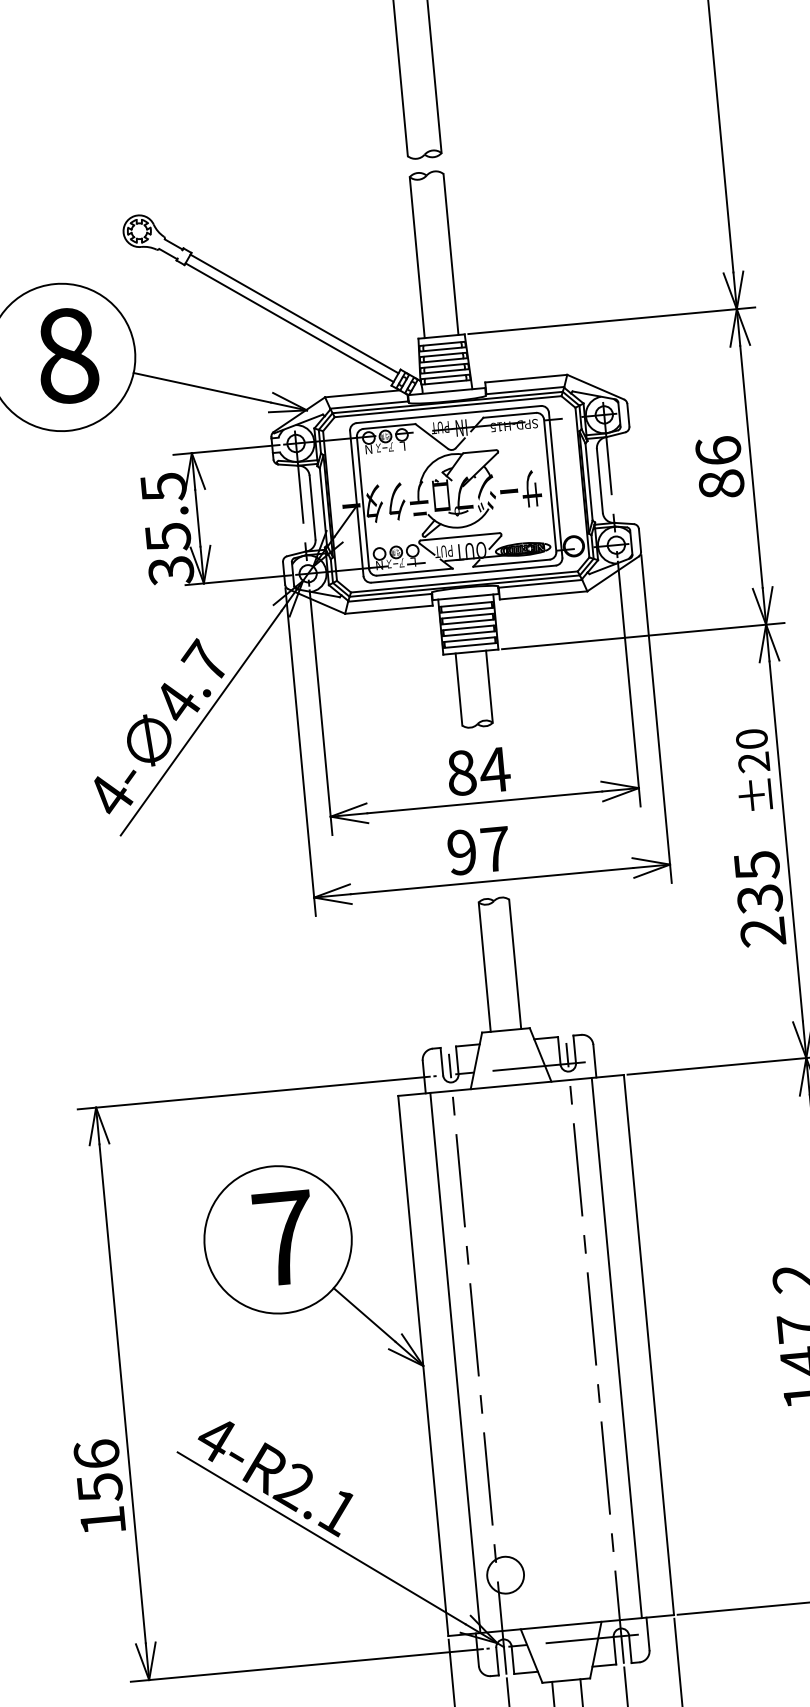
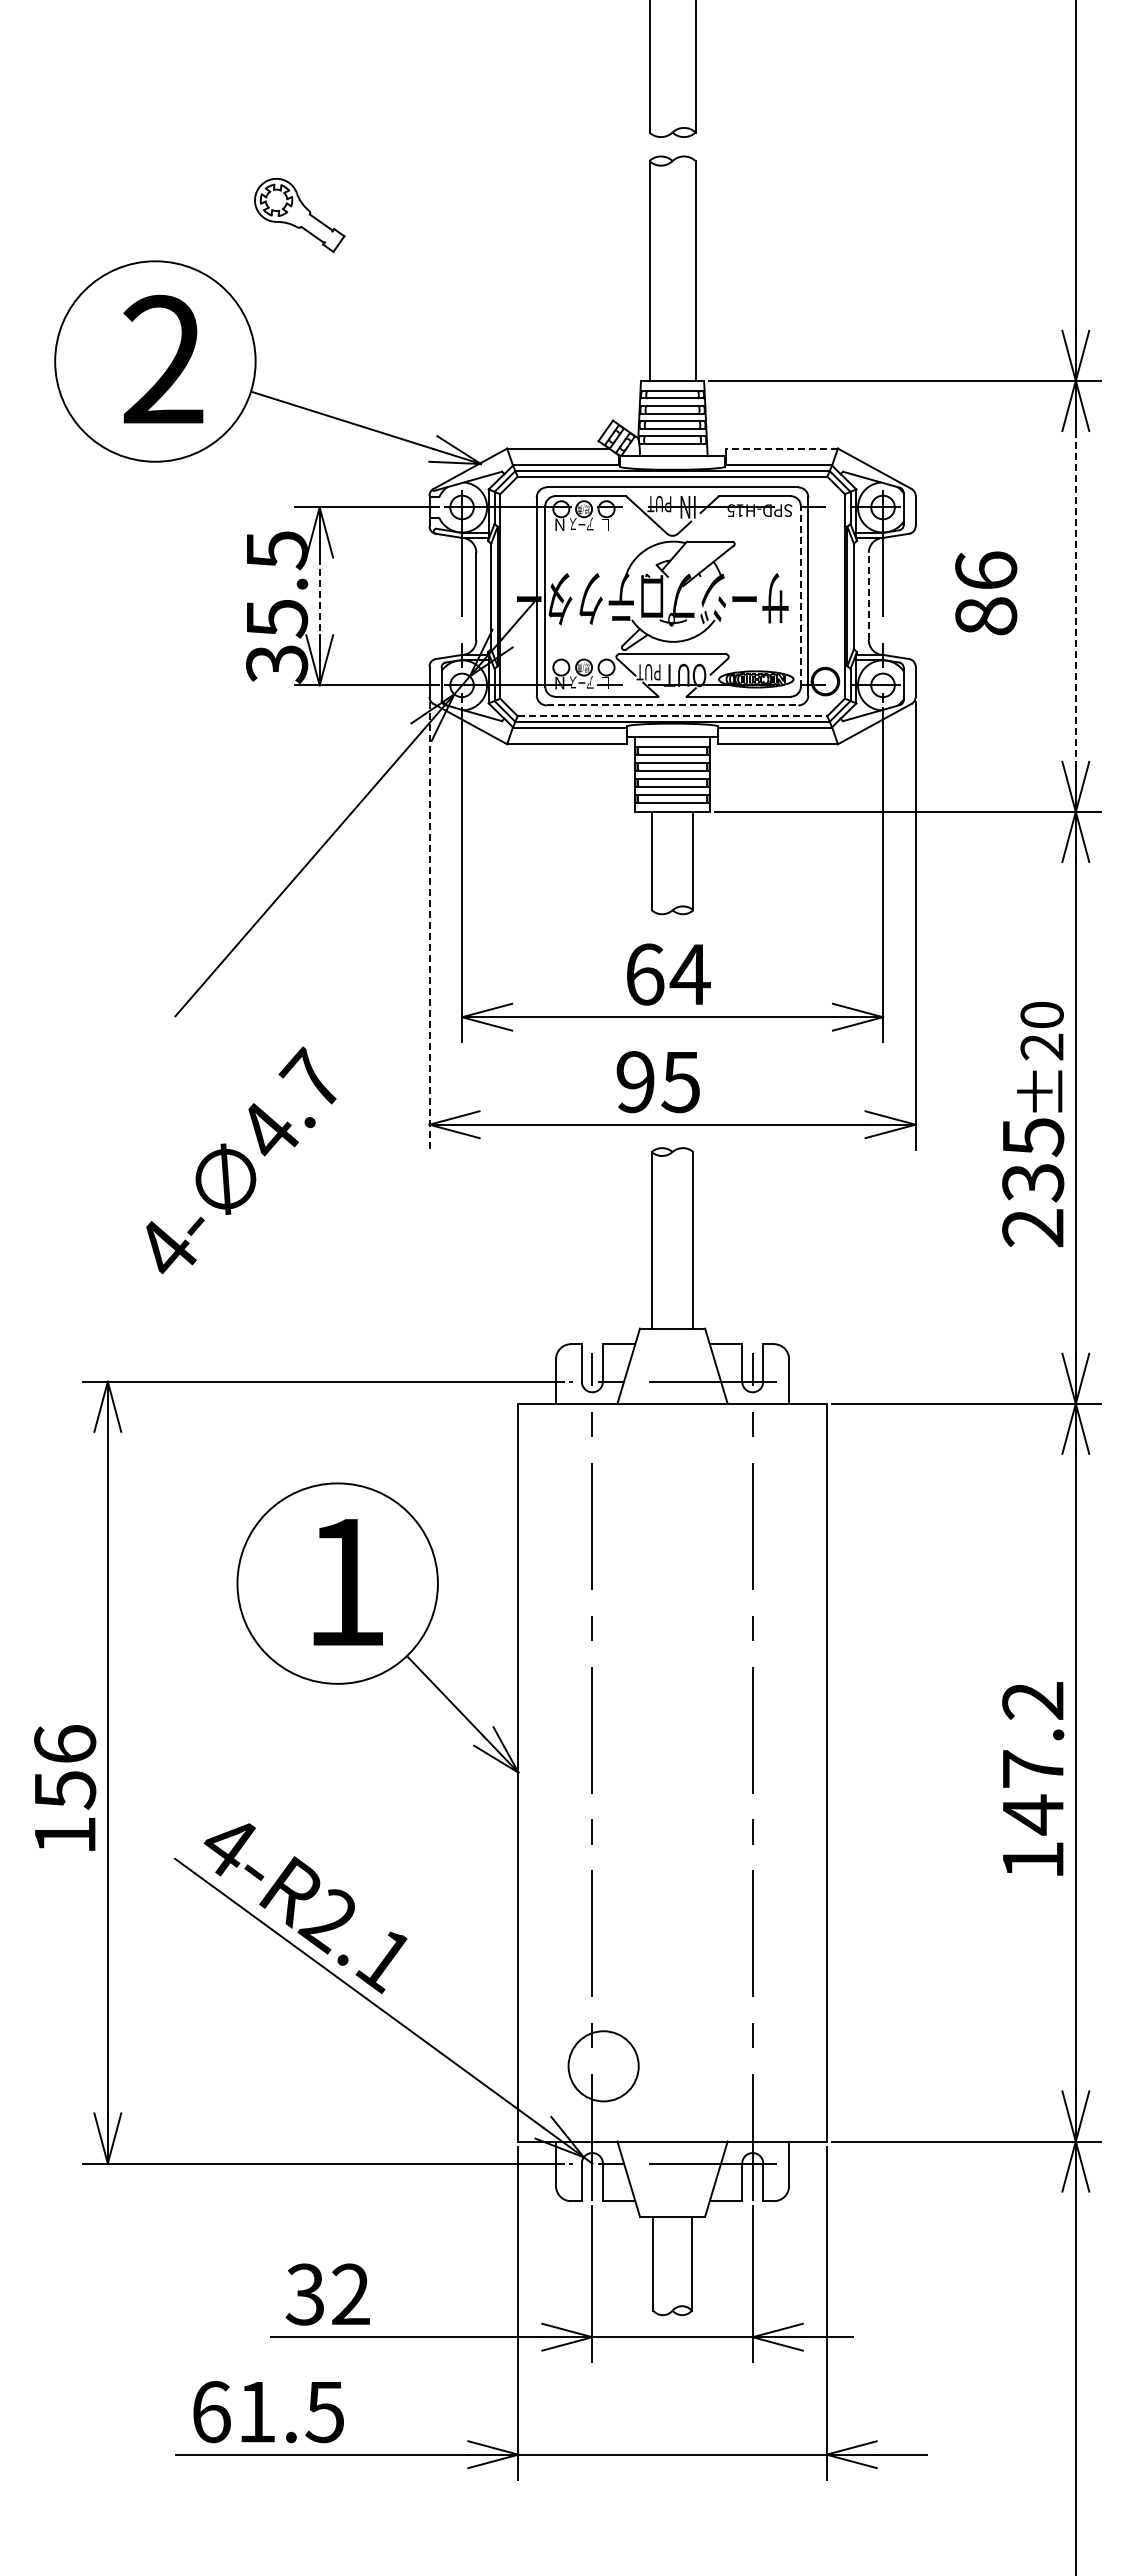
line: (293, 313) -> (475, 331), removed
line: (289, 322) -> (468, 342), removed
text: (67, 355) -> (163, 359), 8 -> 2
line: (525, 378) -> (781, 448), solid -> dashed
text: (720, 467) -> (986, 593), moved
line: (751, 467) -> (1075, 596), solid -> dashed
line: (599, 481) -> (868, 596), solid -> dashed
line: (549, 484) -> (800, 595), solid -> dashed
line: (197, 518) -> (319, 596), solid -> dashed
line: (463, 574) -> (672, 705), solid -> dashed
line: (464, 582) -> (672, 716), solid -> dashed
text: (159, 725) -> (241, 1160), moved
line: (300, 752) -> (429, 926), solid -> dashed
text: (753, 770) -> (1040, 1057), moved
text: (462, 772) -> (645, 974), 84 -> 64
text: (495, 849) -> (680, 1082), 97 -> 95
text: (284, 1238) -> (346, 1582), 7 -> 1
line: (616, 1347) -> (782, 1772), removed
line: (455, 1362) -> (562, 1772), removed
text: (99, 1485) -> (65, 1787), moved
circle: (505, 1575) -> (603, 2066), size x1.4

